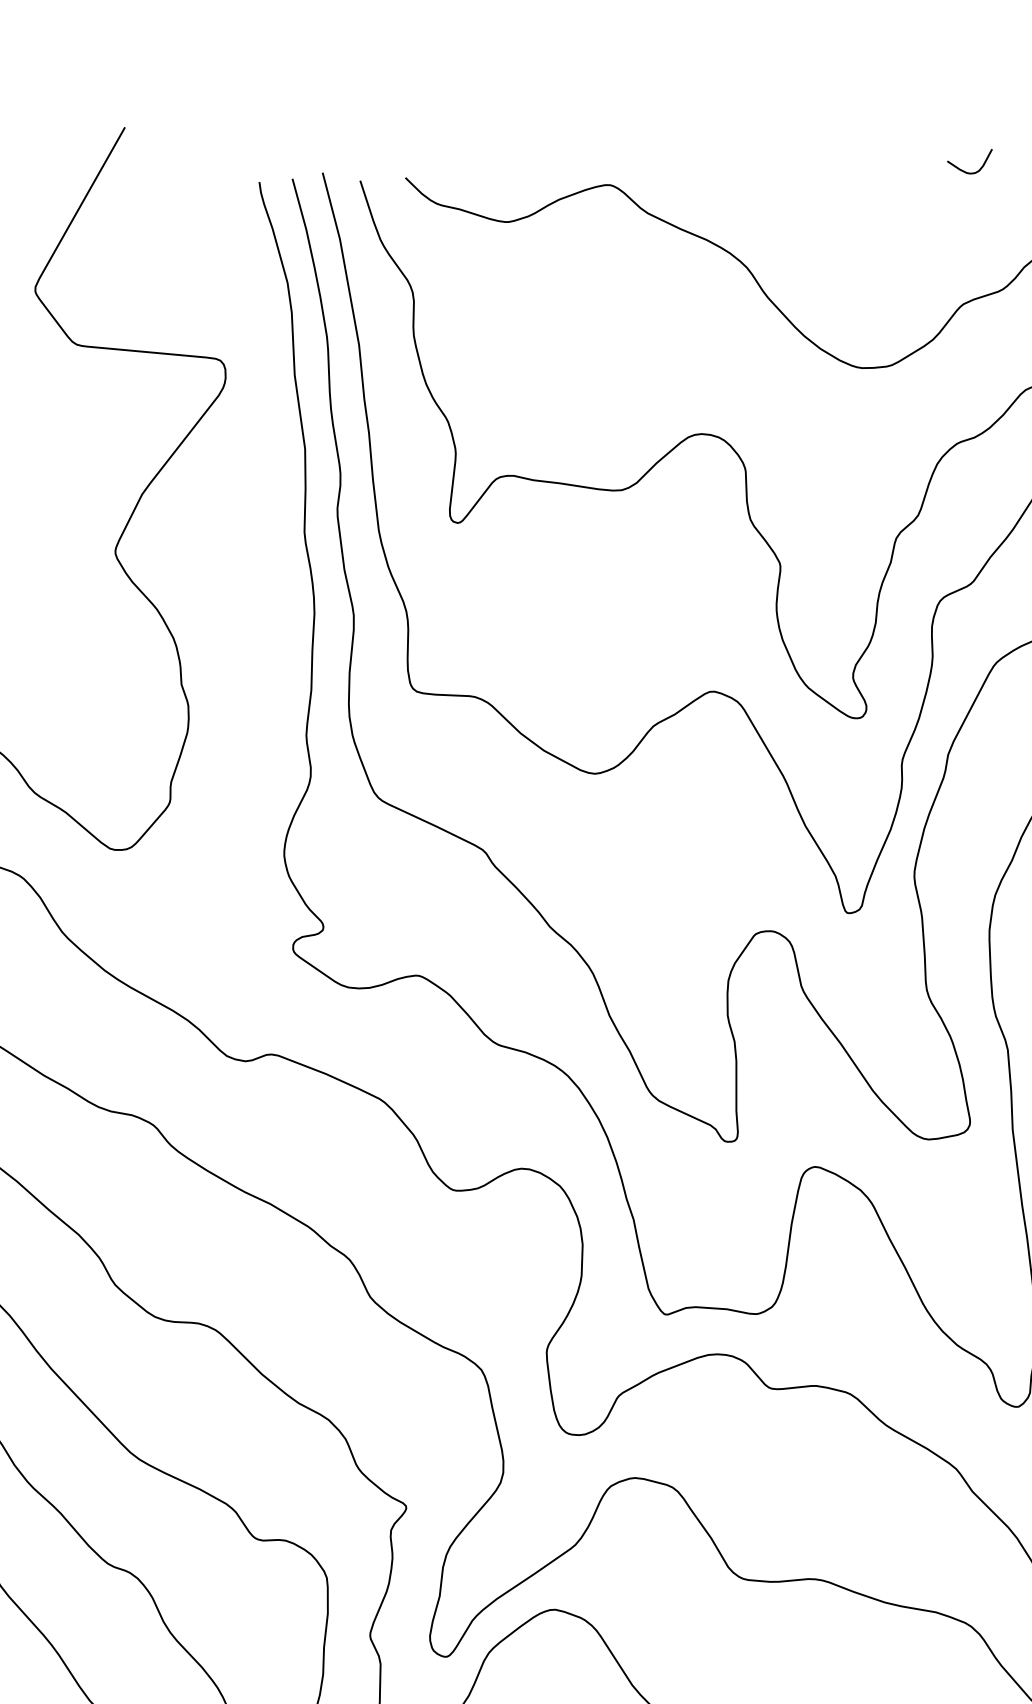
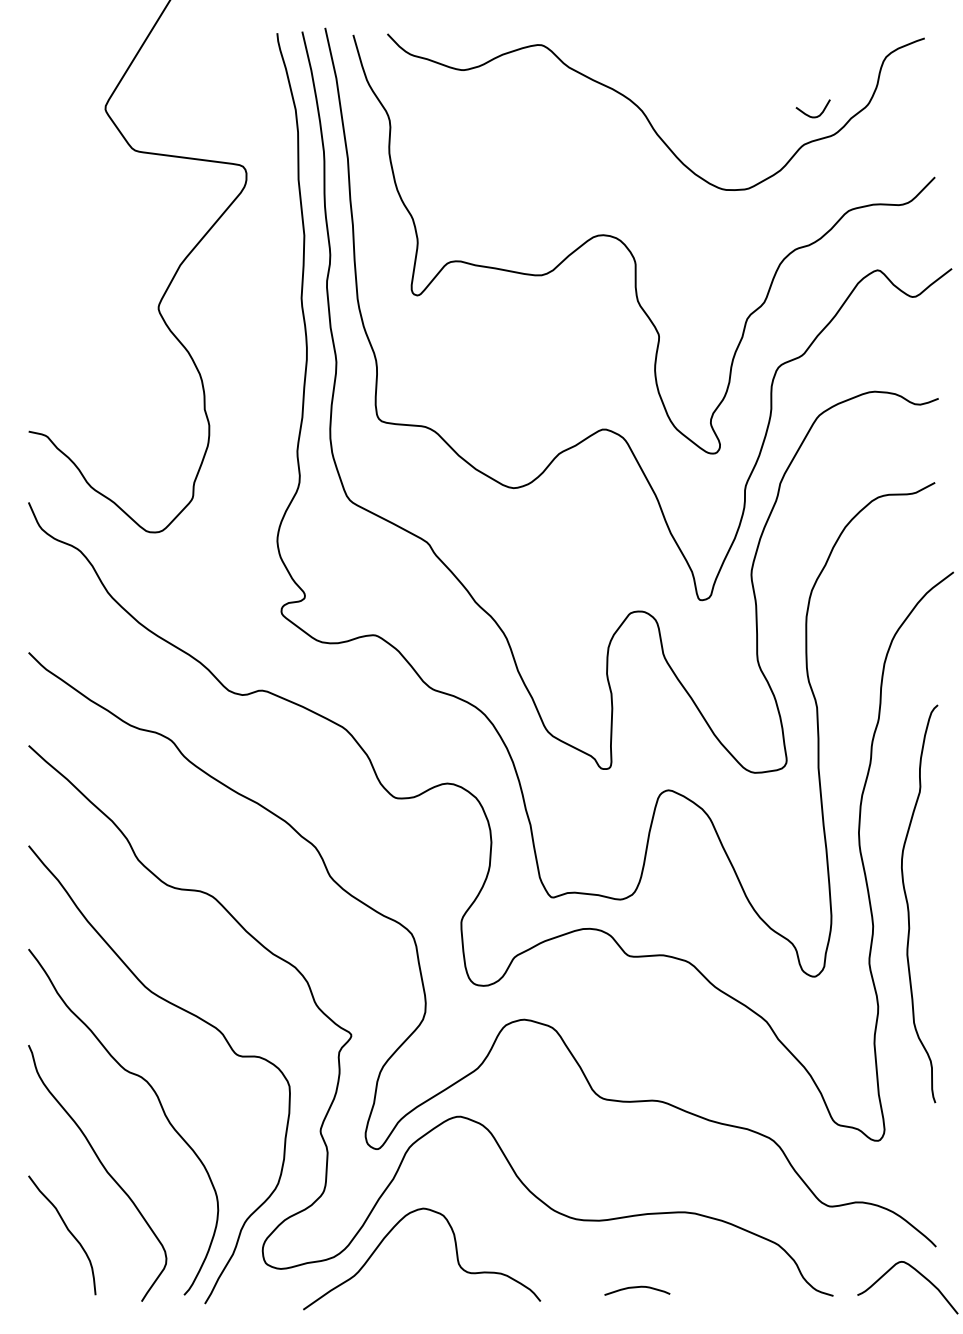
curve: (964, 169) -> (808, 114), moved

